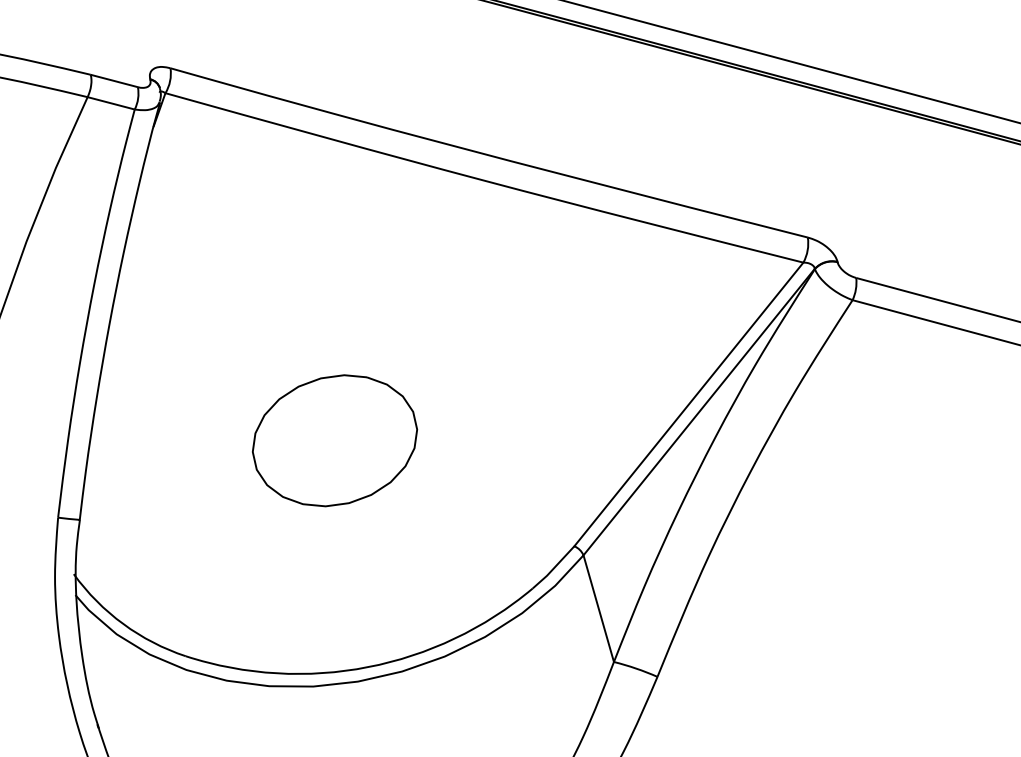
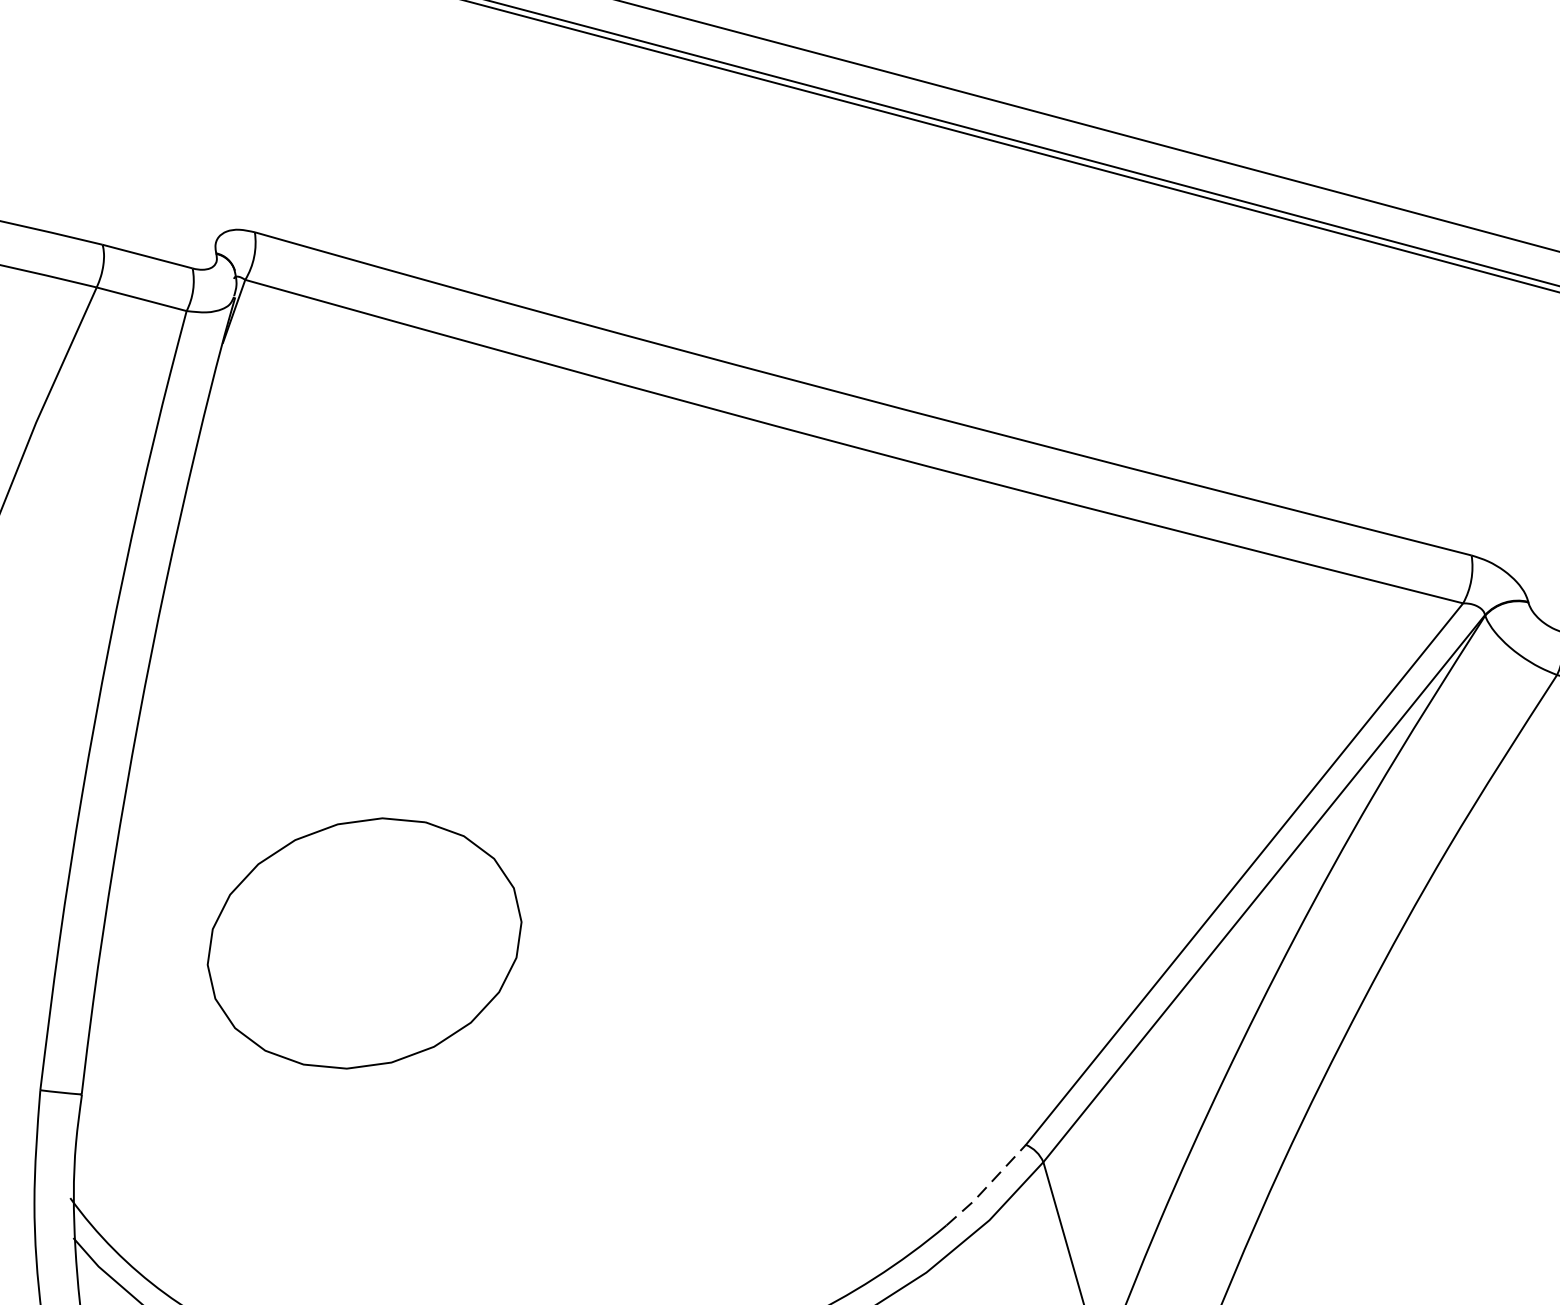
part: (335, 440) -> (365, 942), moved
line: (553, 568) -> (986, 1187), solid -> dashed

